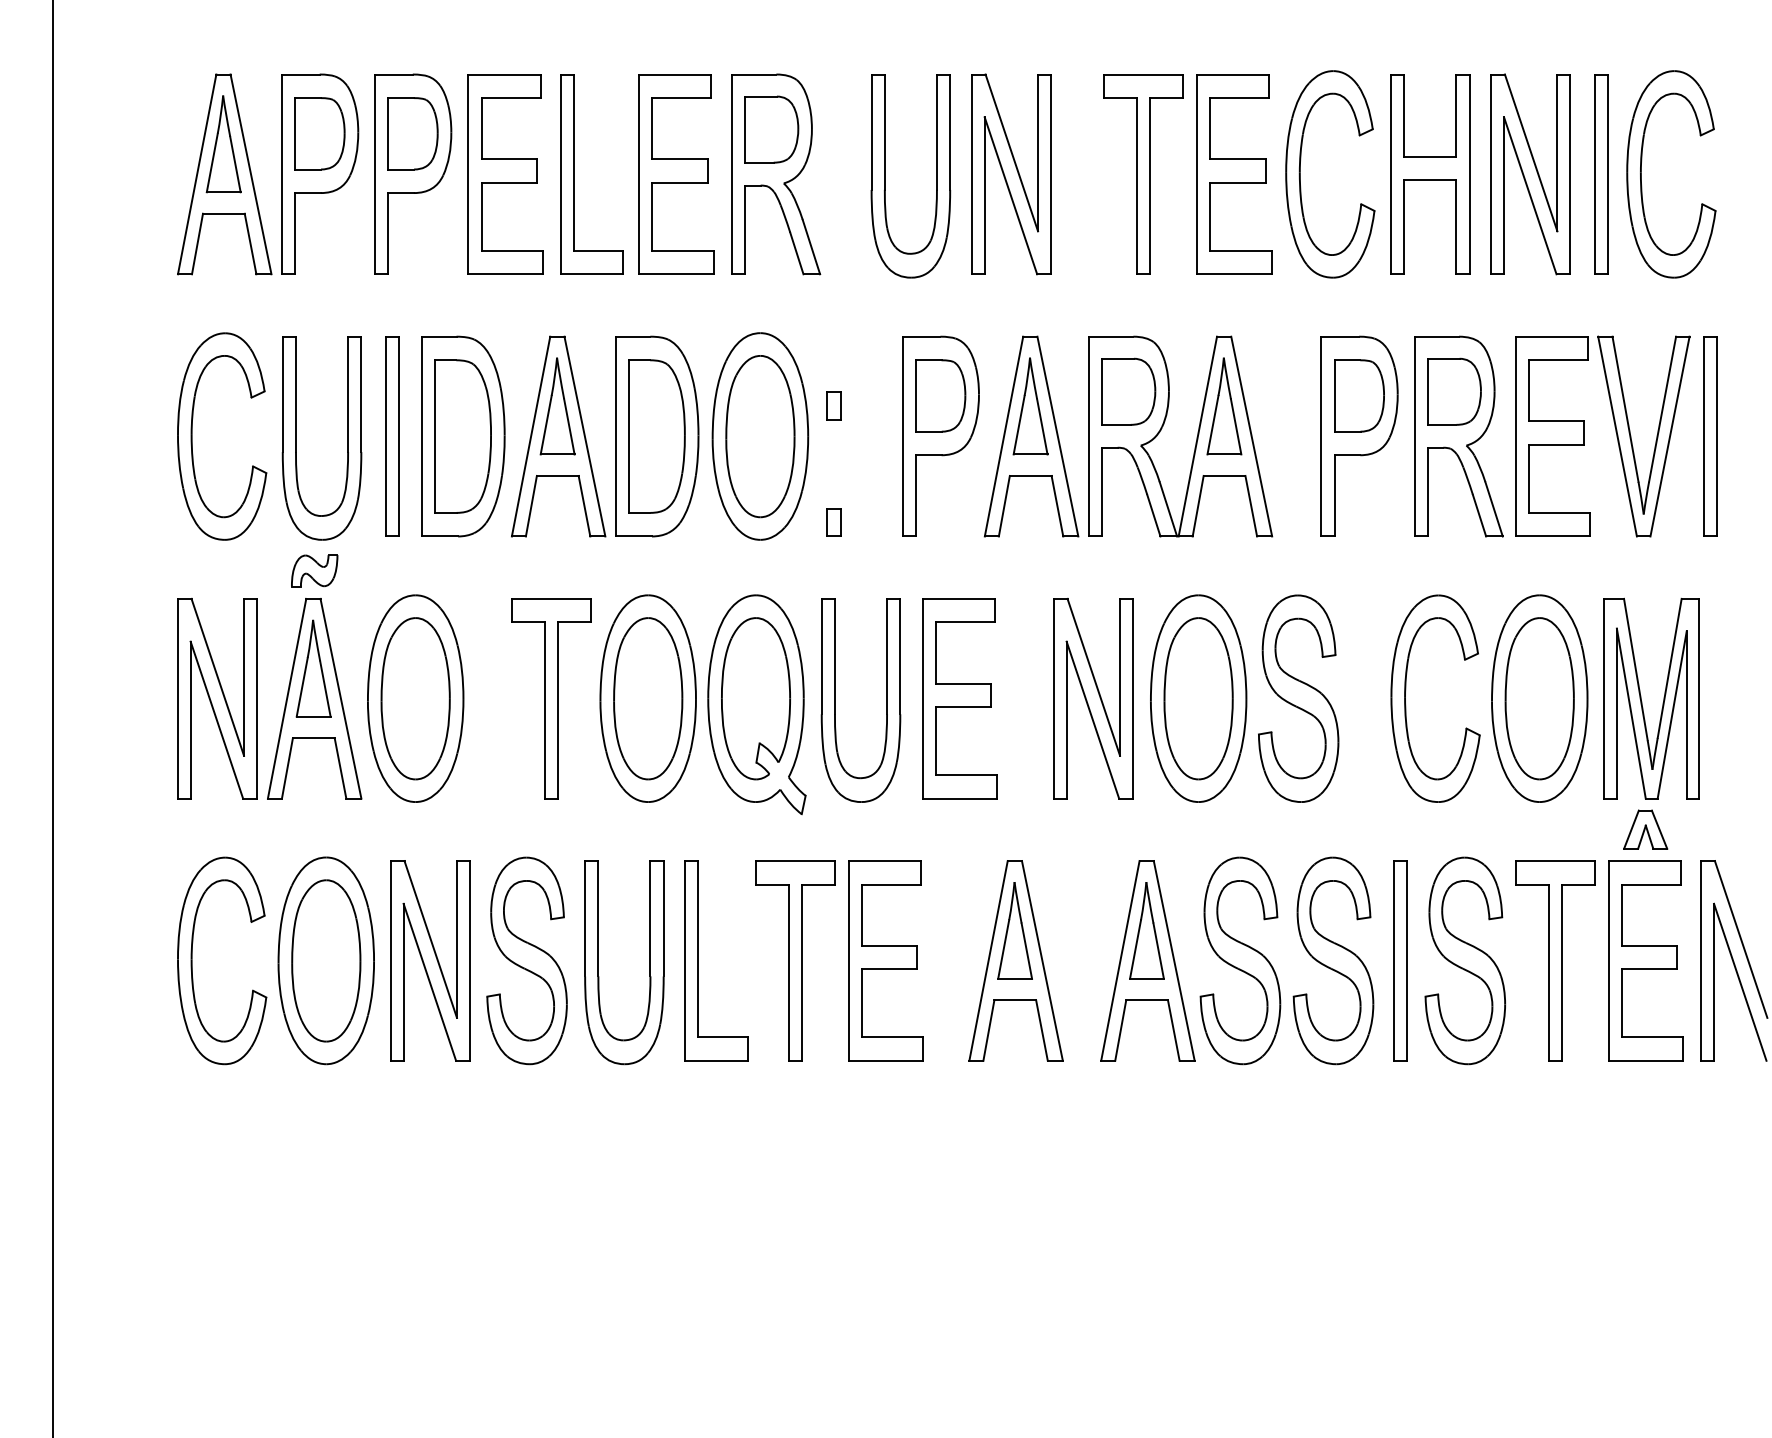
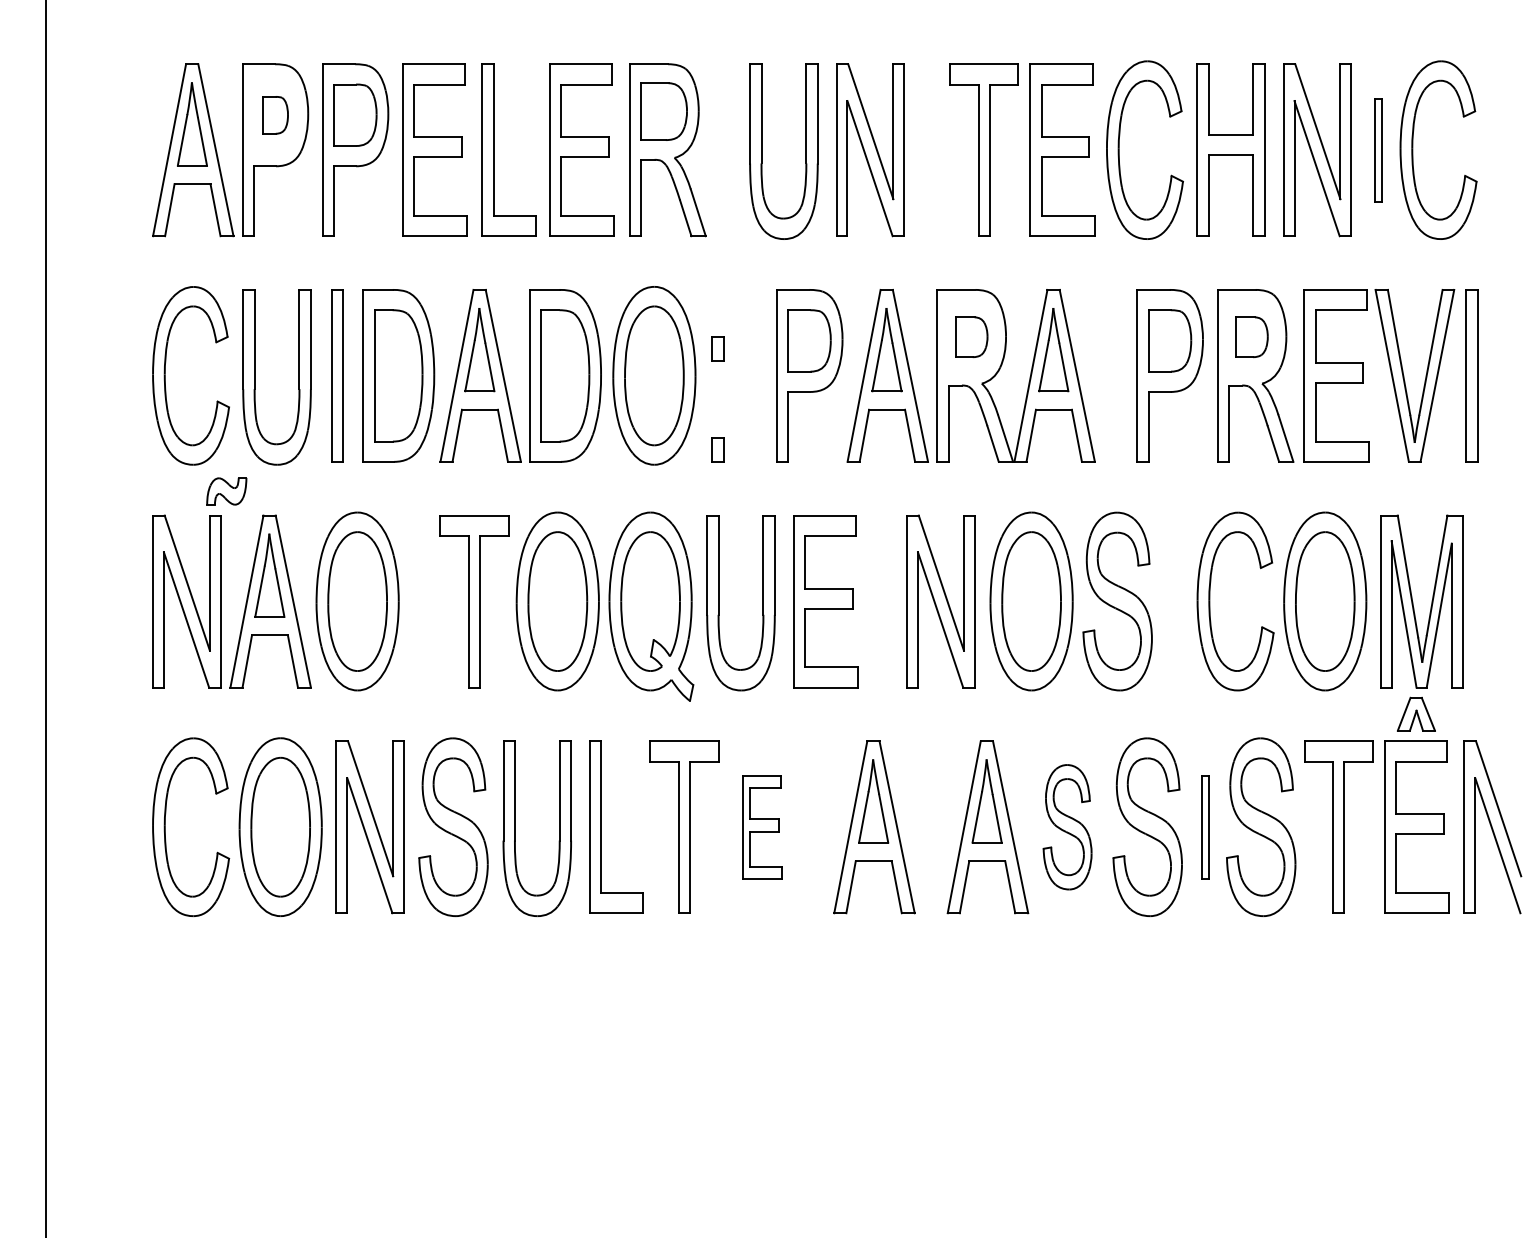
part: (319, 133) -> (274, 115), size x0.6
part: (1601, 174) -> (1378, 150), size x0.6
part: (1128, 391) -> (971, 337), size x0.7
part: (1454, 391) -> (1251, 337), size x0.7
part: (314, 570) -> (226, 491), moved
part: (885, 960) -> (762, 826), size x0.6
part: (1240, 960) -> (1067, 826), size x0.7
part: (1400, 960) -> (1205, 826), size x0.6

